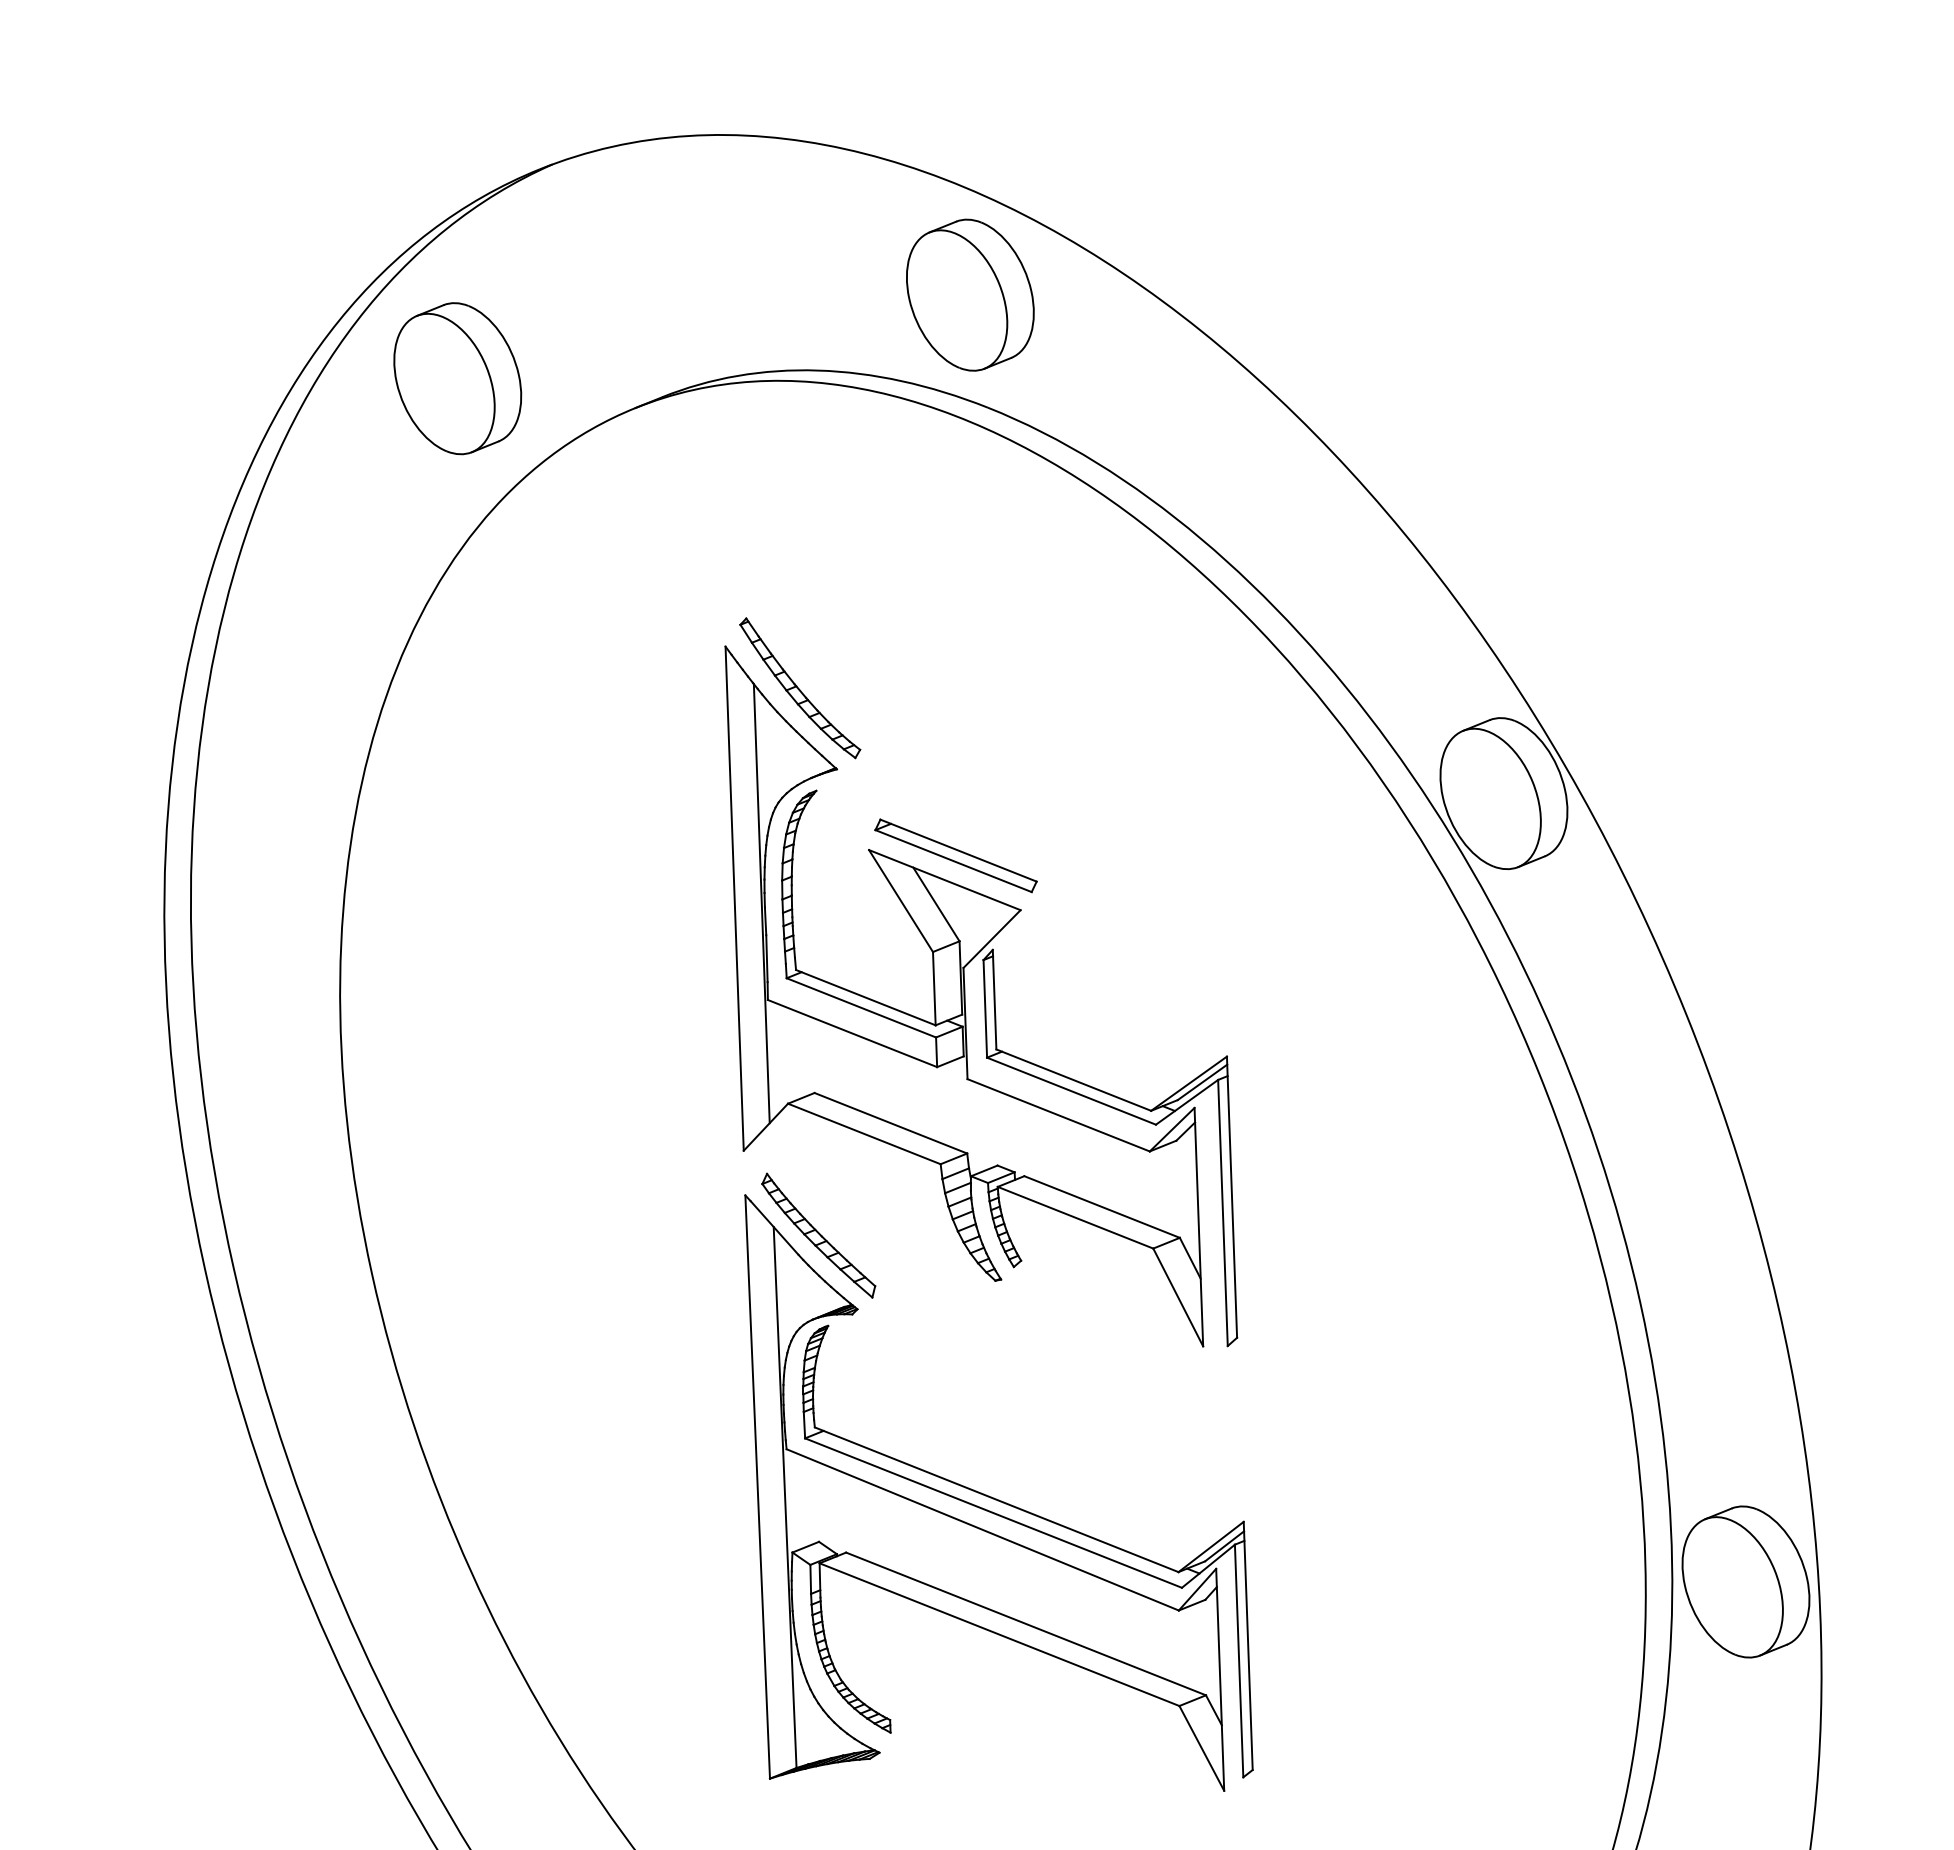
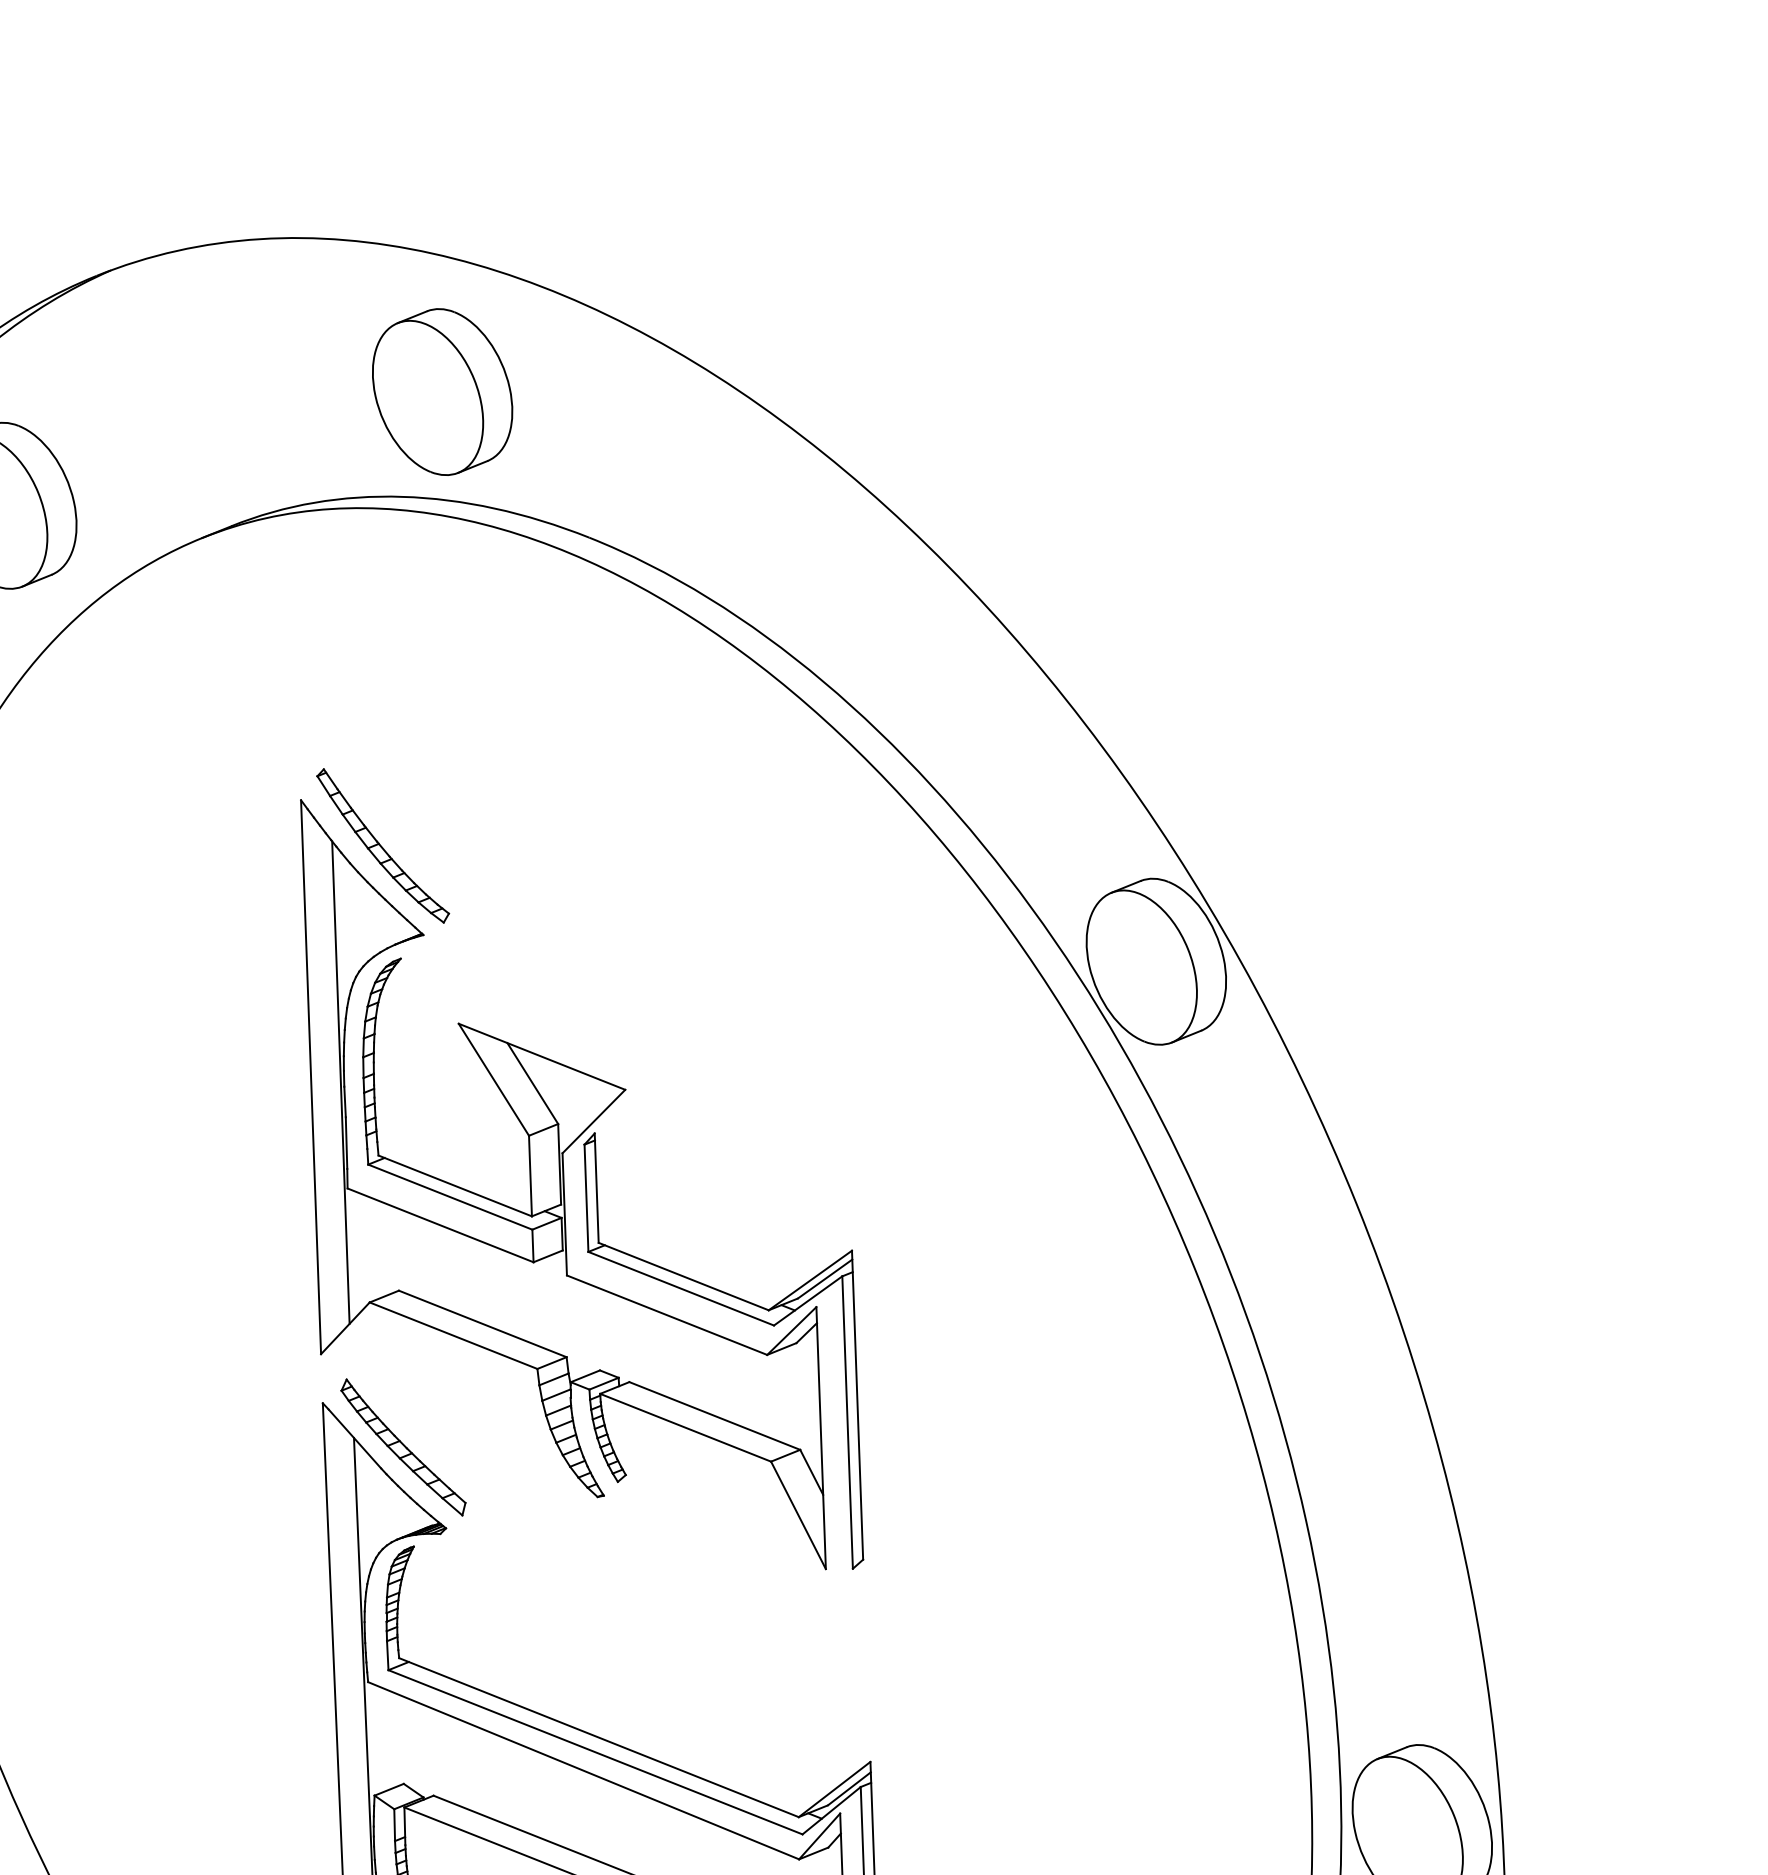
part: (970, 294) -> (442, 391), moved
part: (955, 855) -> (553, 1029), removed

